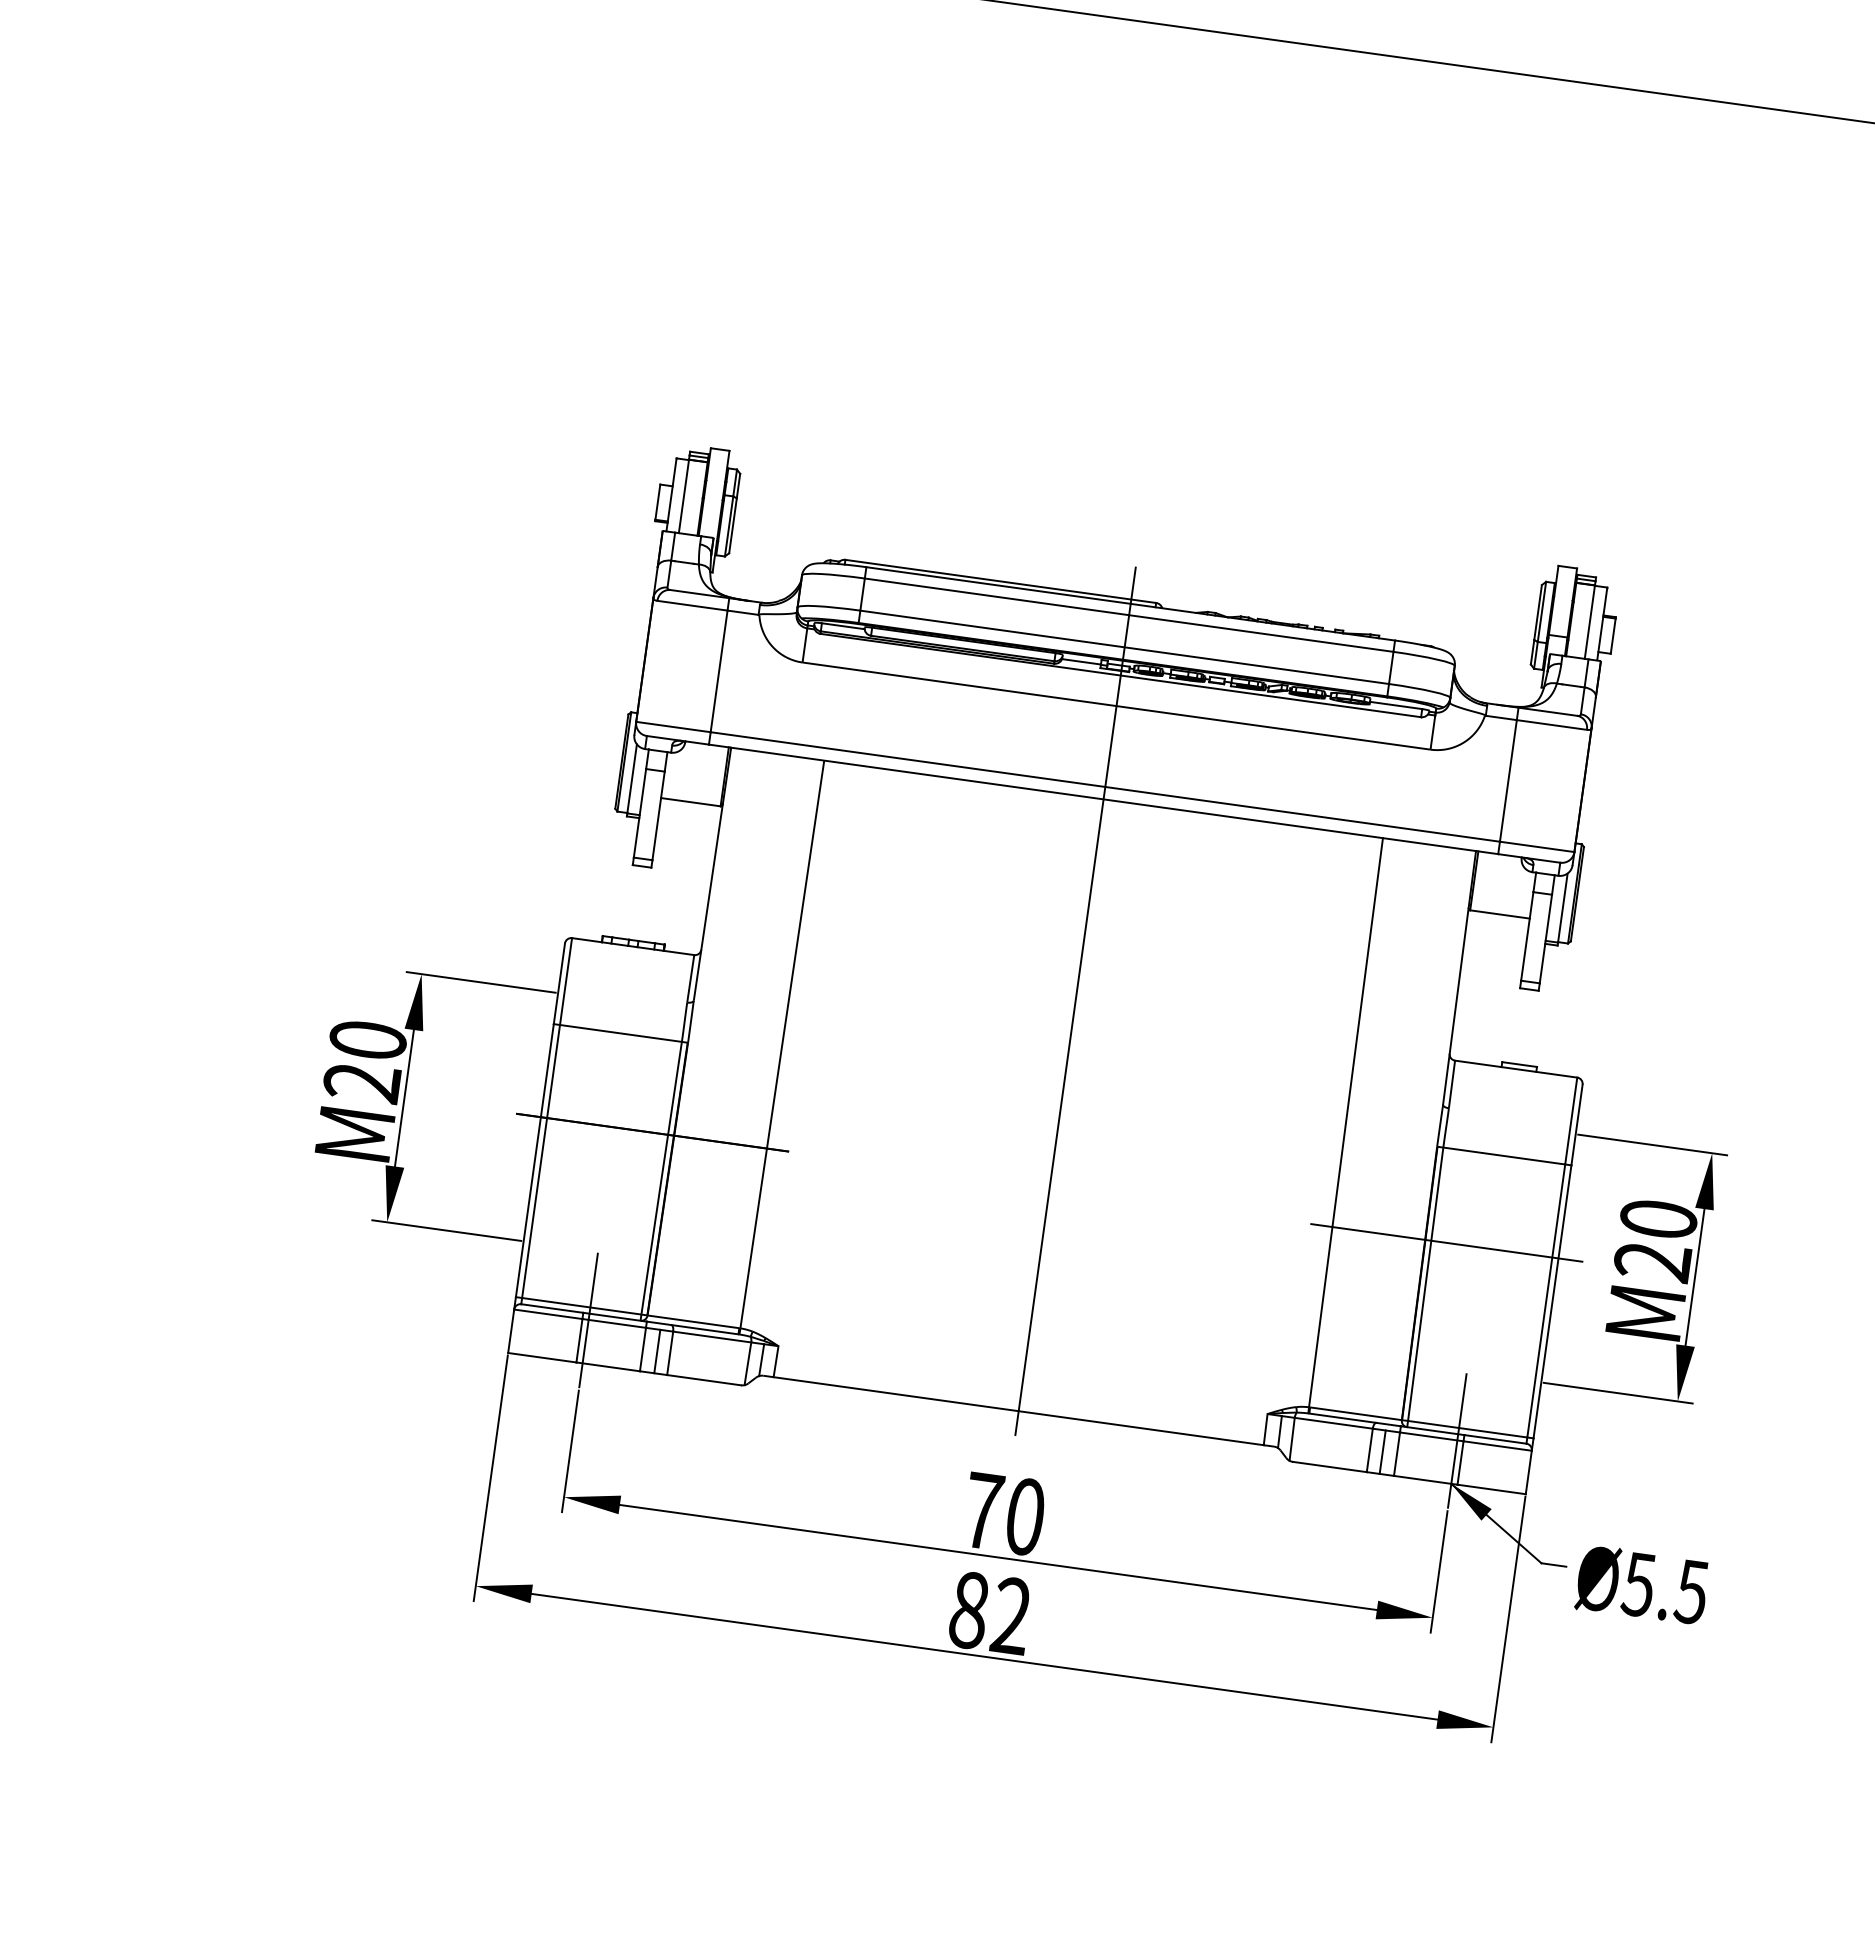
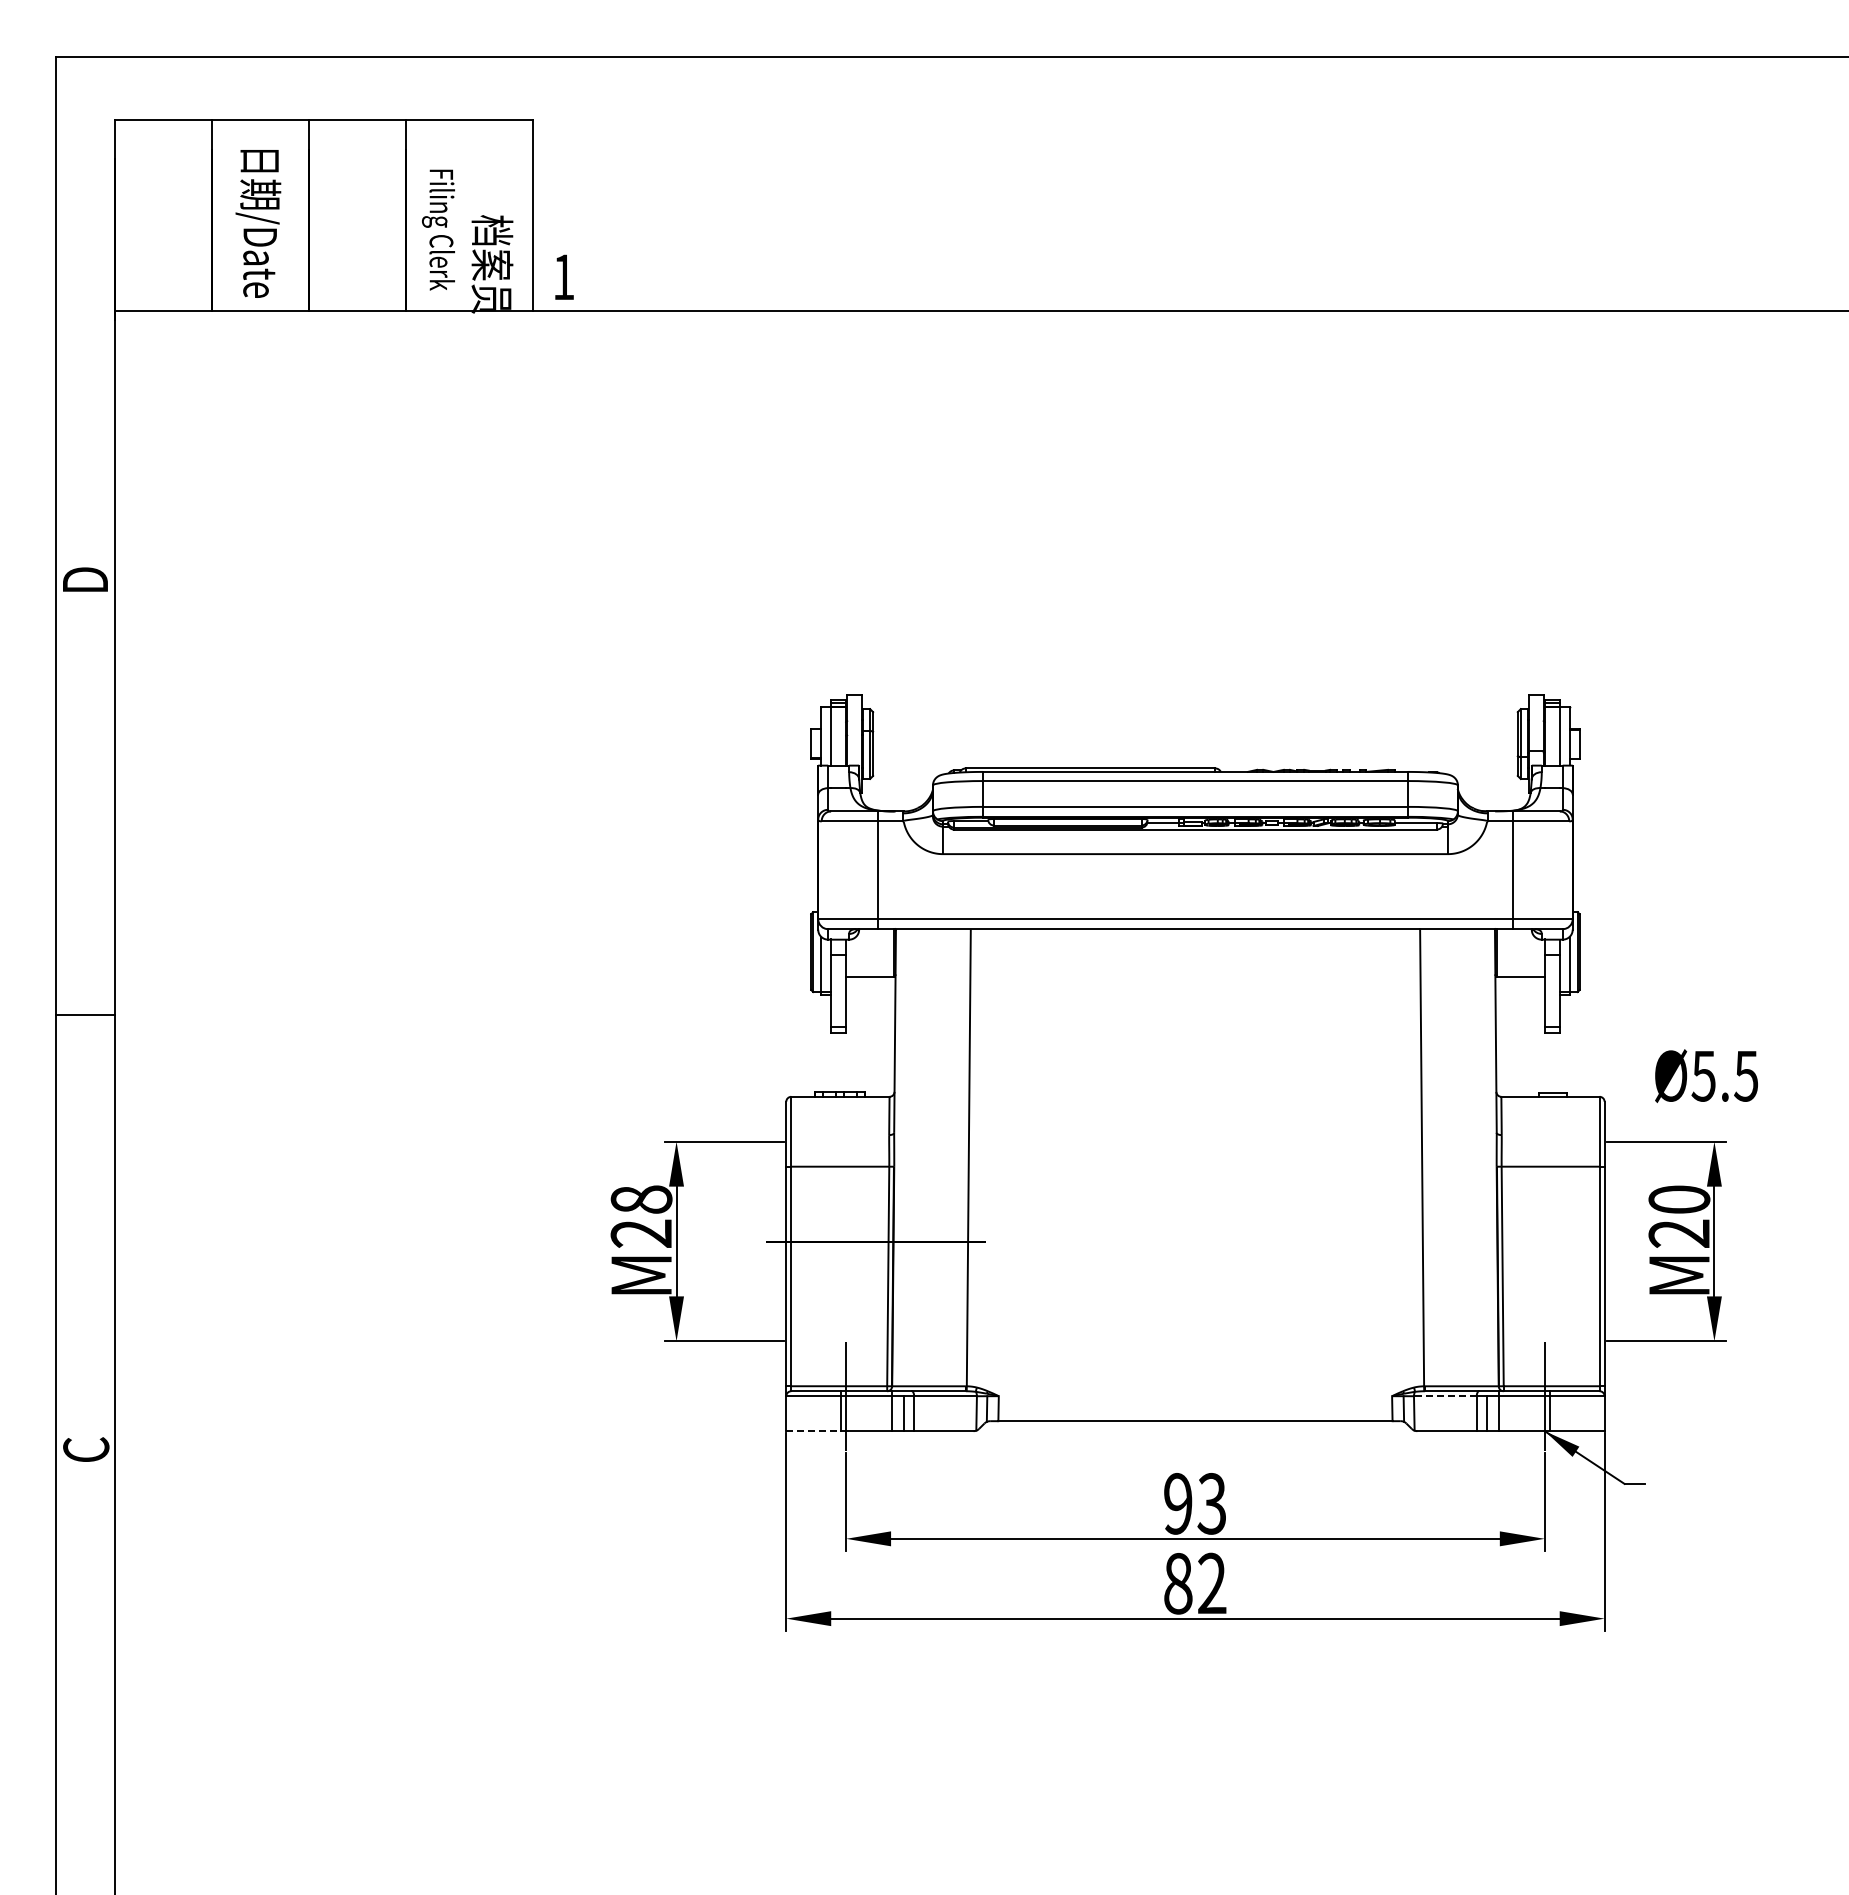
line: (1075, 1001) -> (1195, 1091), removed
text: (368, 1039) -> (641, 1199), M20 -> M28
line: (1446, 1242) -> (1514, 1241), removed
line: (543, 1358) -> (814, 1431), solid -> dashed
line: (1332, 1423) -> (1444, 1396), solid -> dashed
text: (1004, 1513) -> (1195, 1503), 70 -> 93
text: (1642, 1584) -> (1706, 1075), moved

